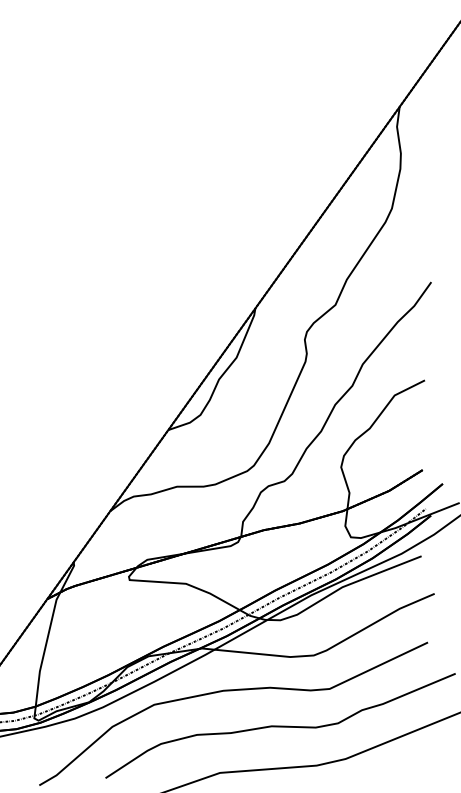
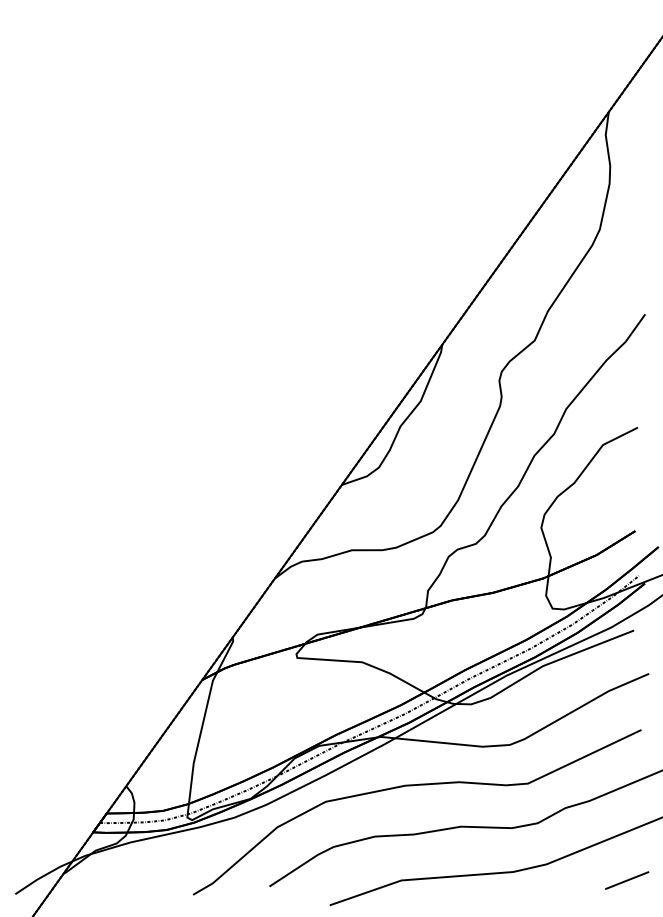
line: (415, 772) -> (627, 880), added

